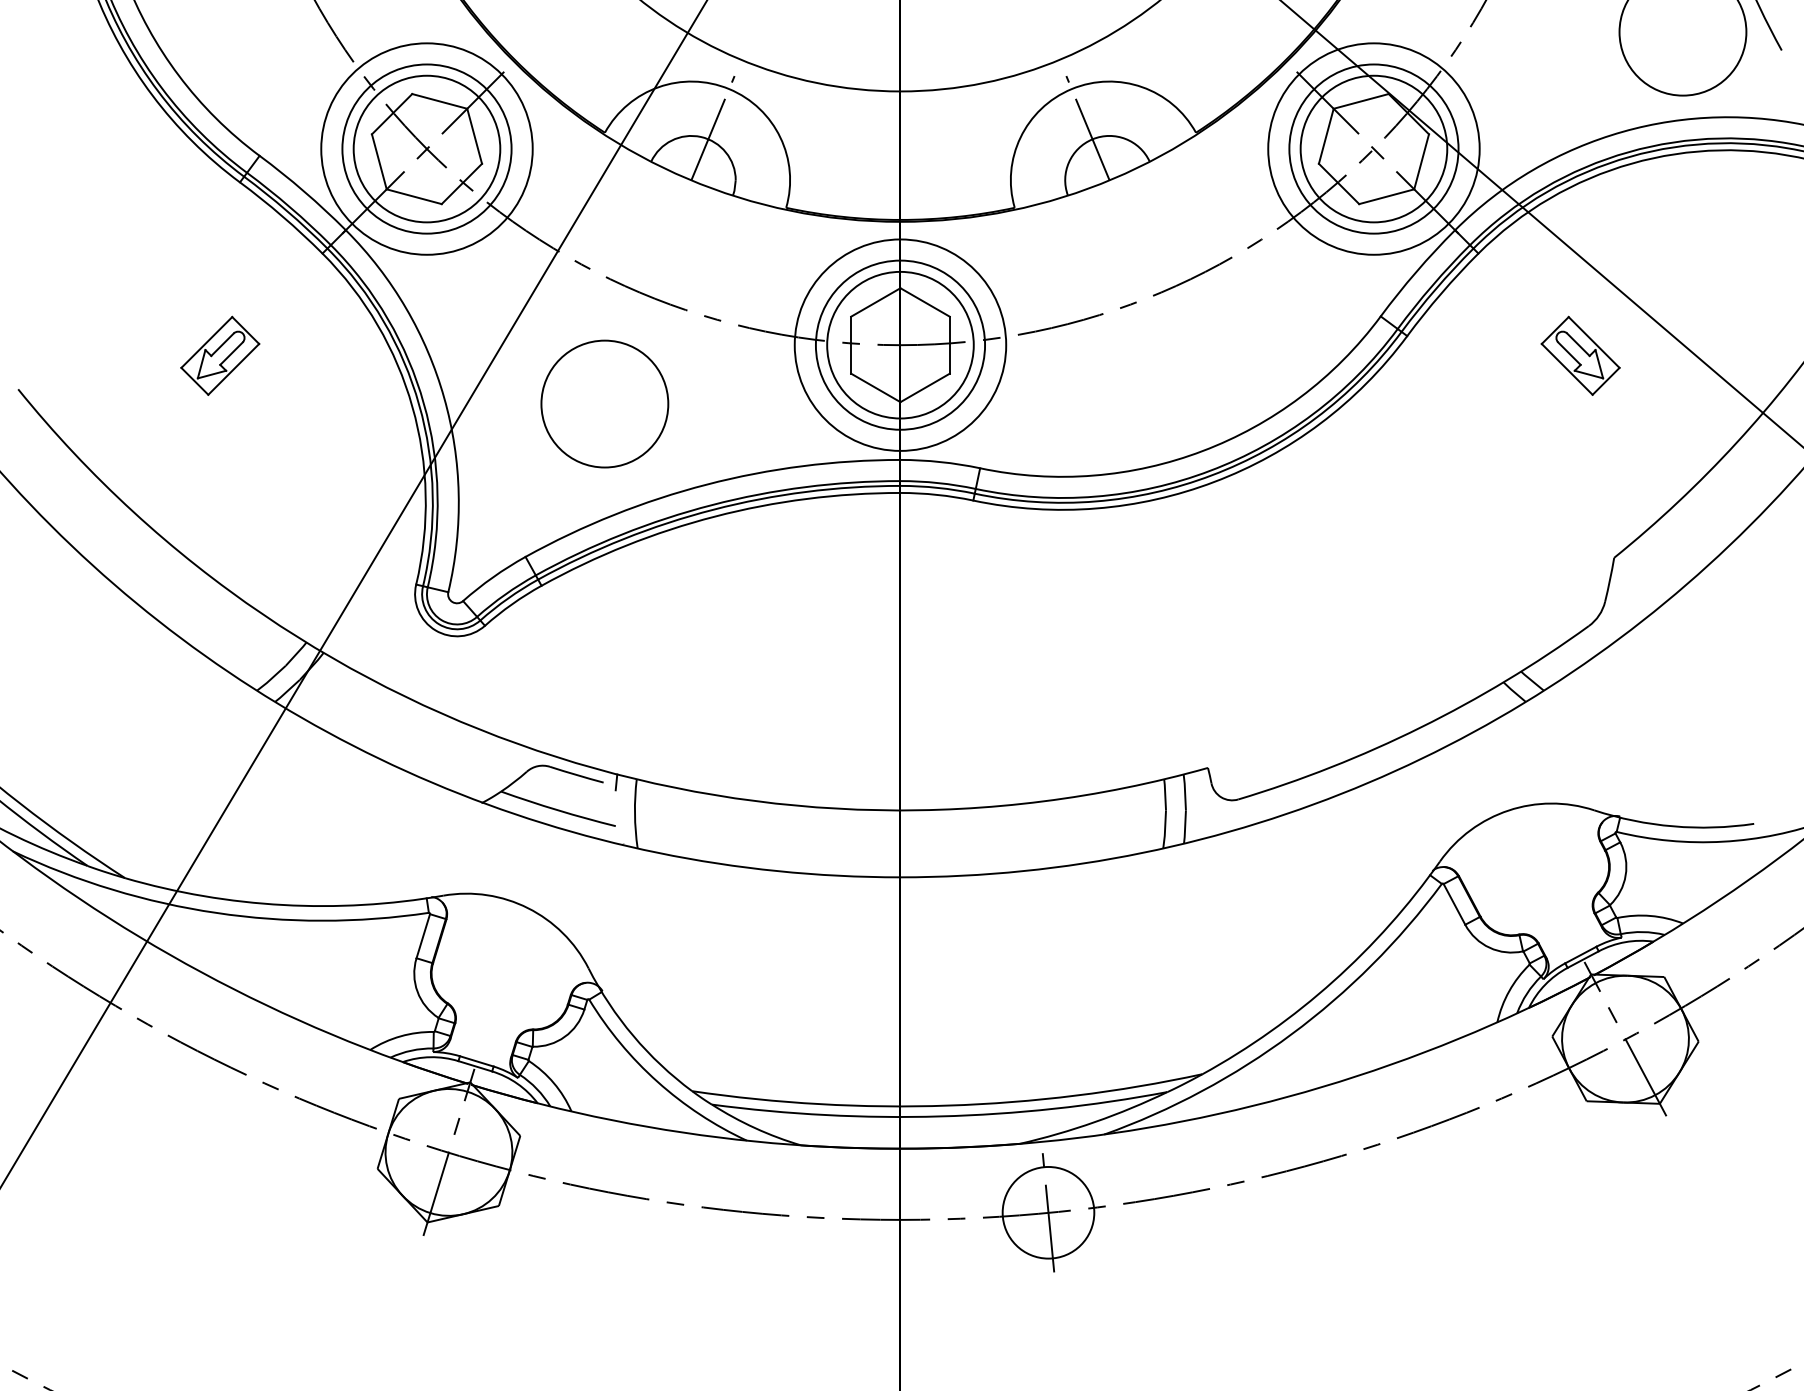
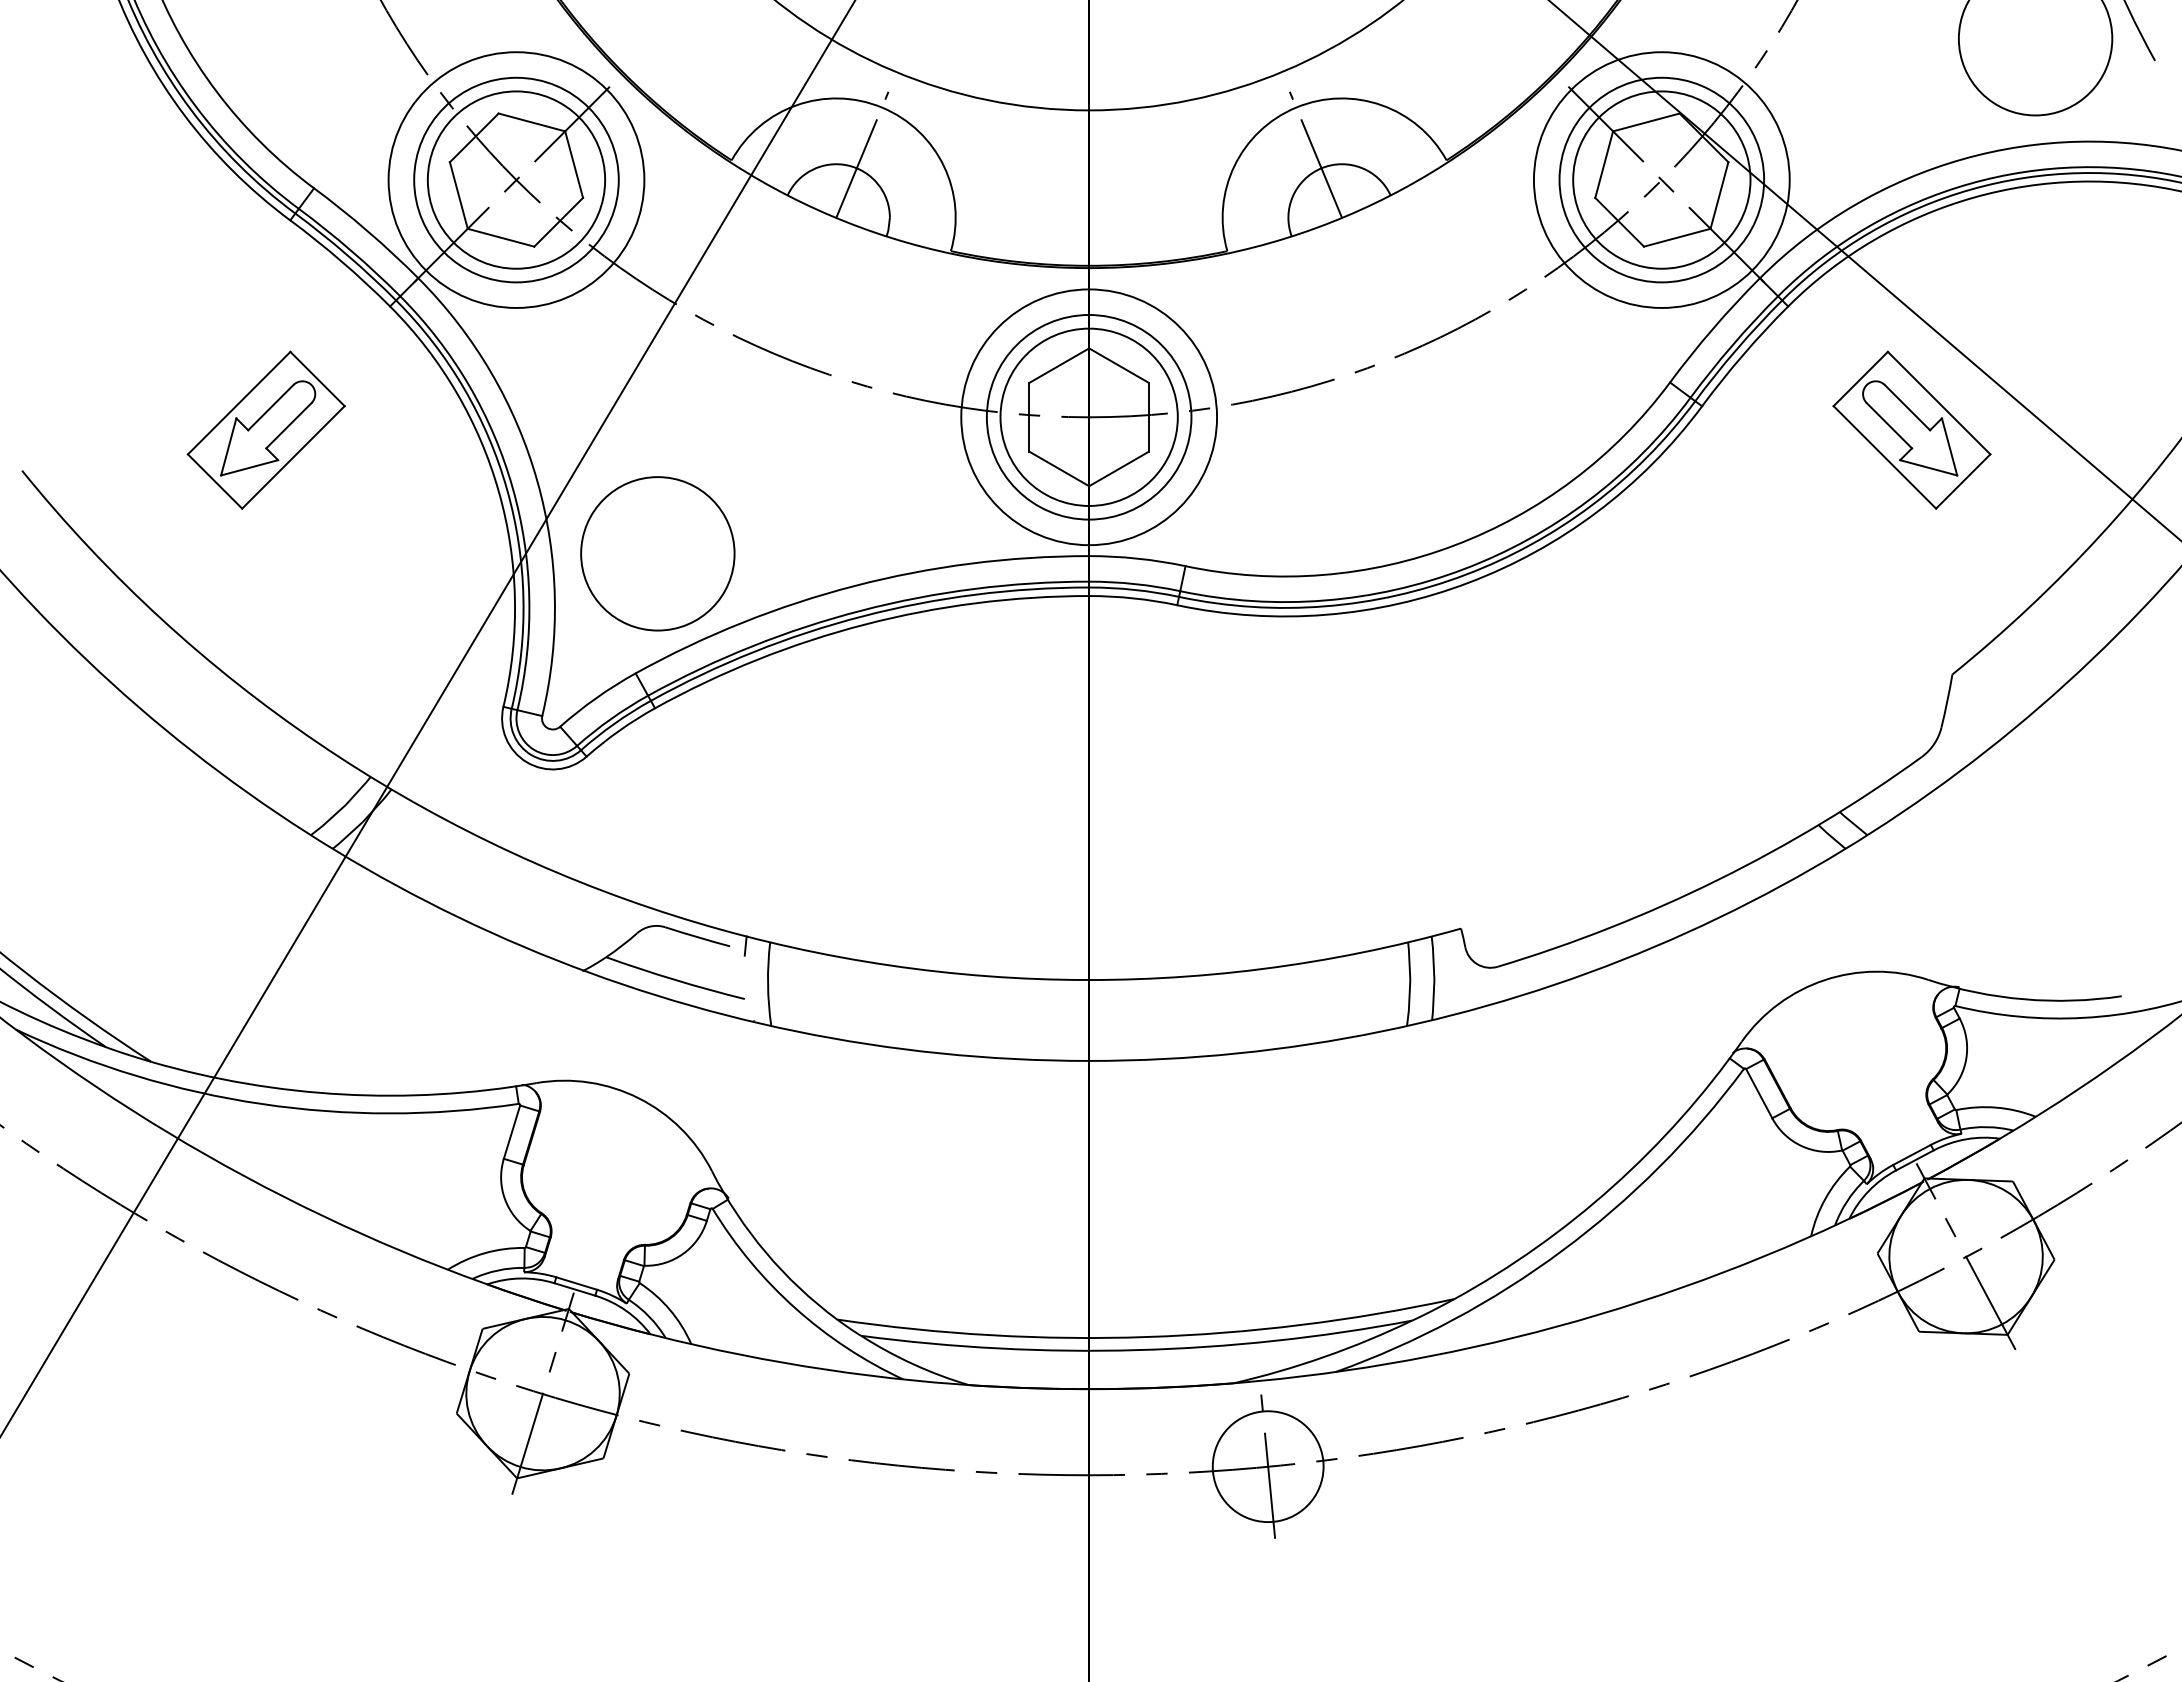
part: (220, 355) -> (266, 429), size x1.67
part: (1580, 355) -> (1911, 429), size x1.67
circle: (604, 403) -> (657, 553), moved

